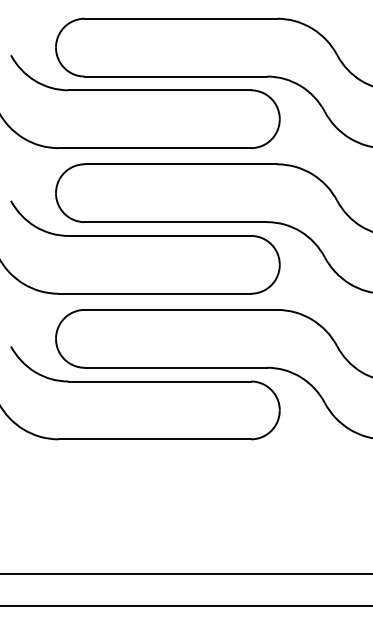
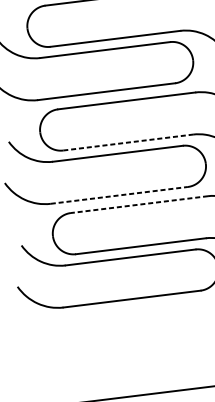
line: (176, 222) -> (128, 142), solid -> dashed
line: (155, 293) -> (119, 195), solid -> dashed
line: (180, 309) -> (139, 204), solid -> dashed

